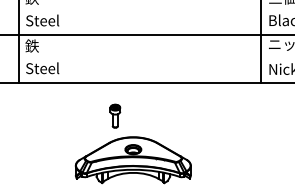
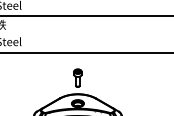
part: (115, 115) -> (78, 77), moved

